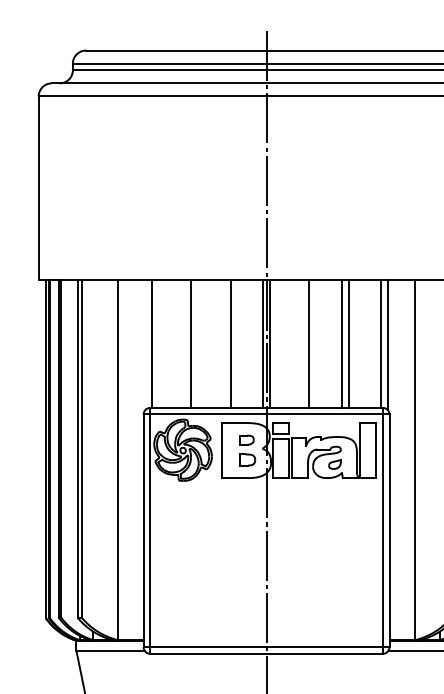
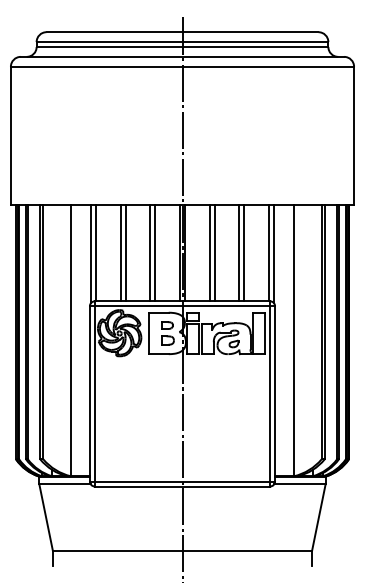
line: (184, 344) -> (120, 253), added
line: (224, 344) -> (150, 253), added
line: (302, 344) -> (209, 253), added
line: (145, 345) -> (91, 254), added

